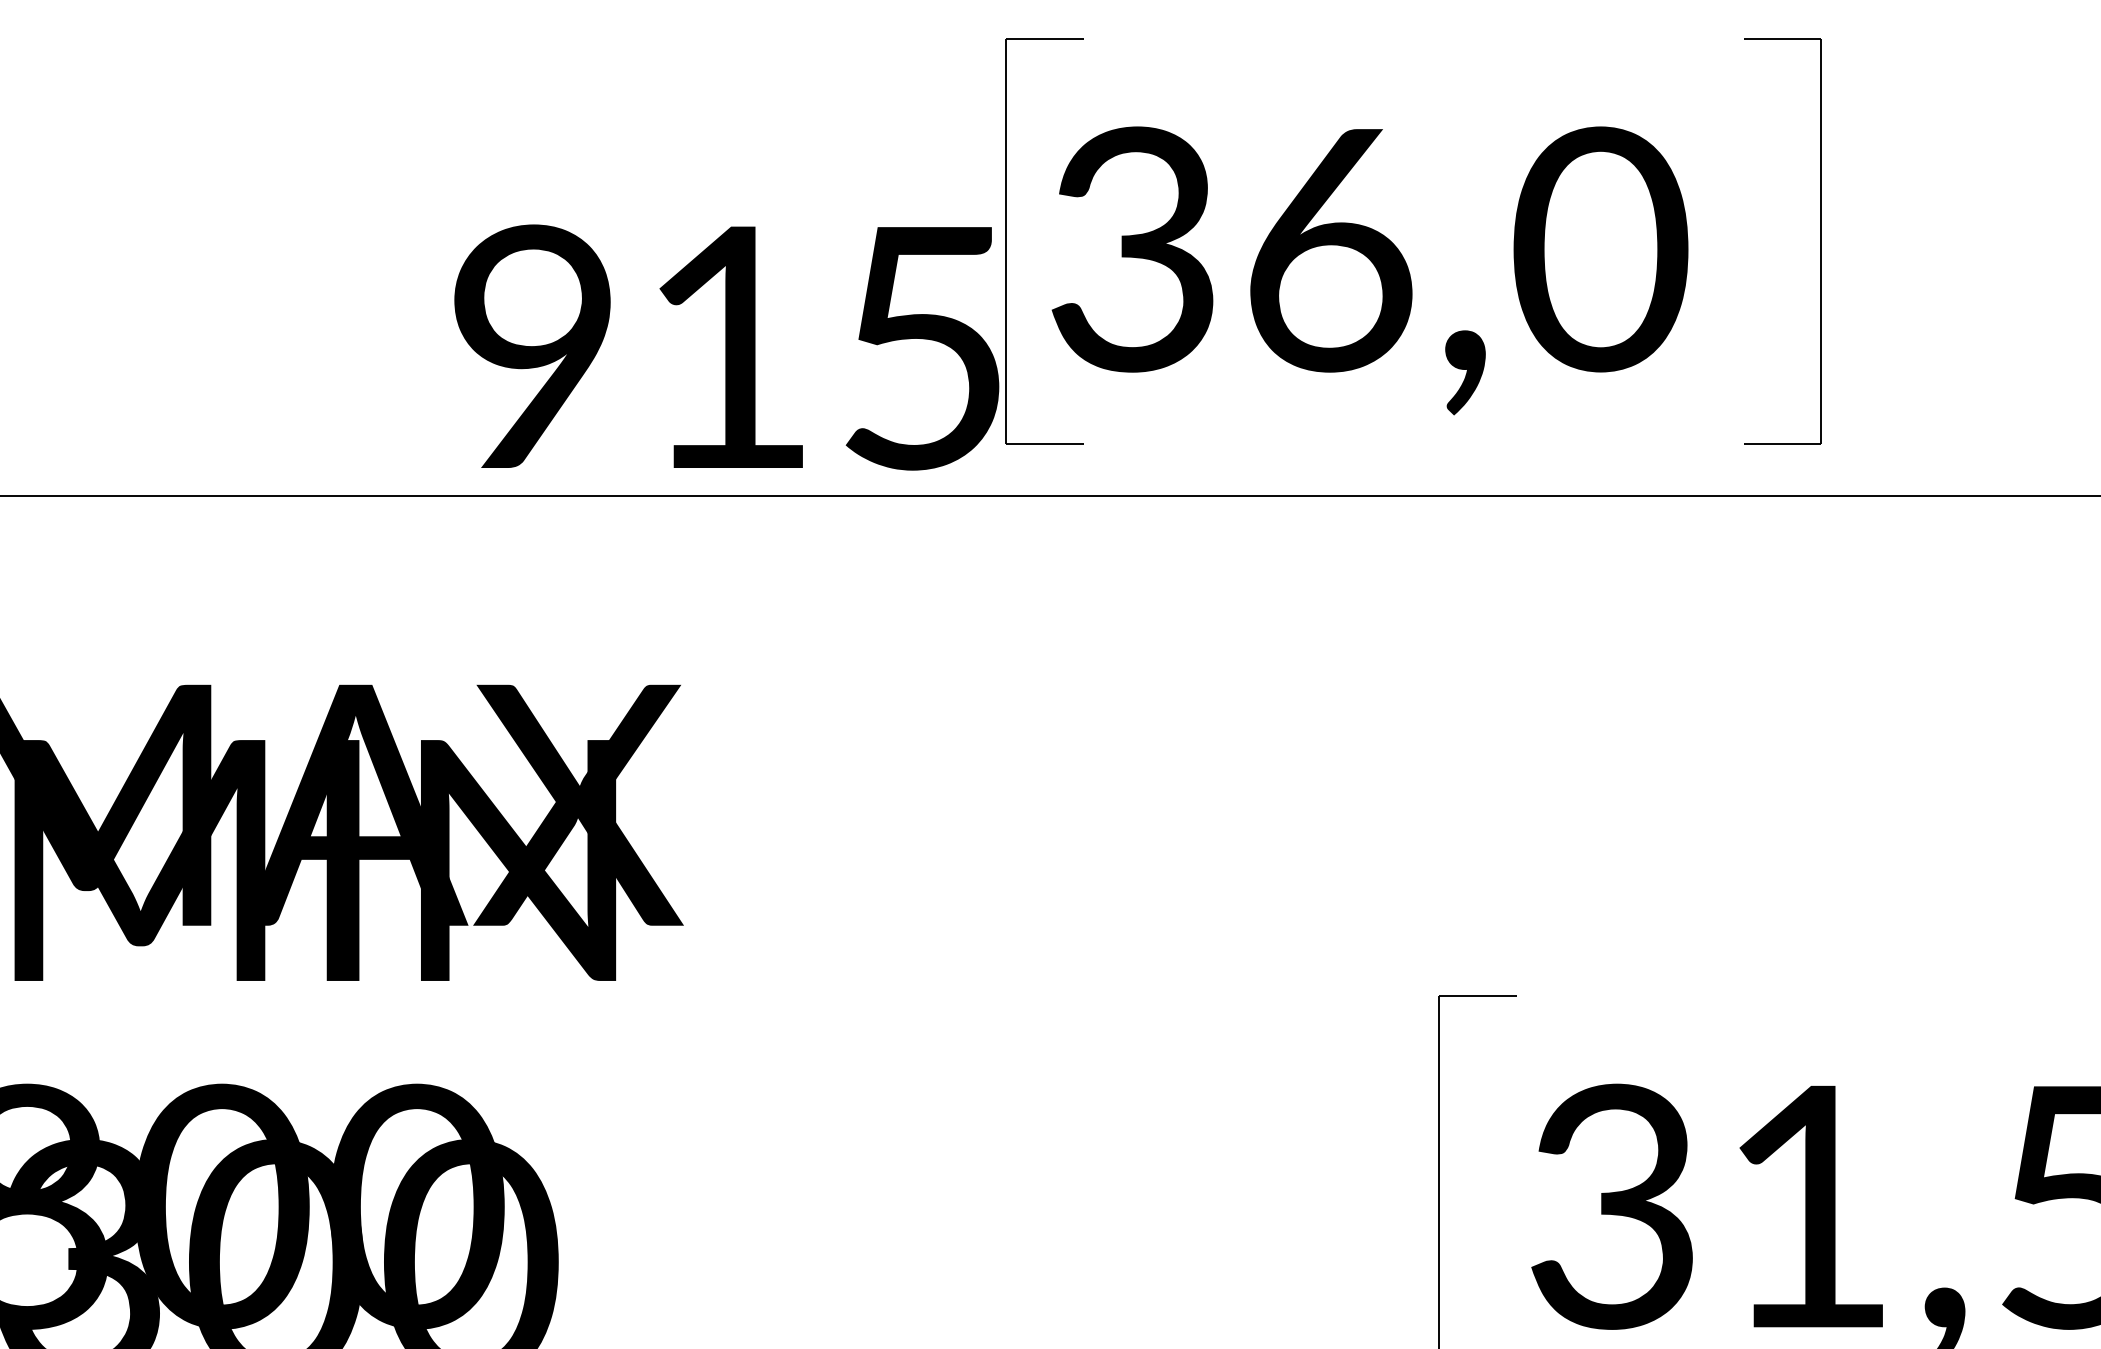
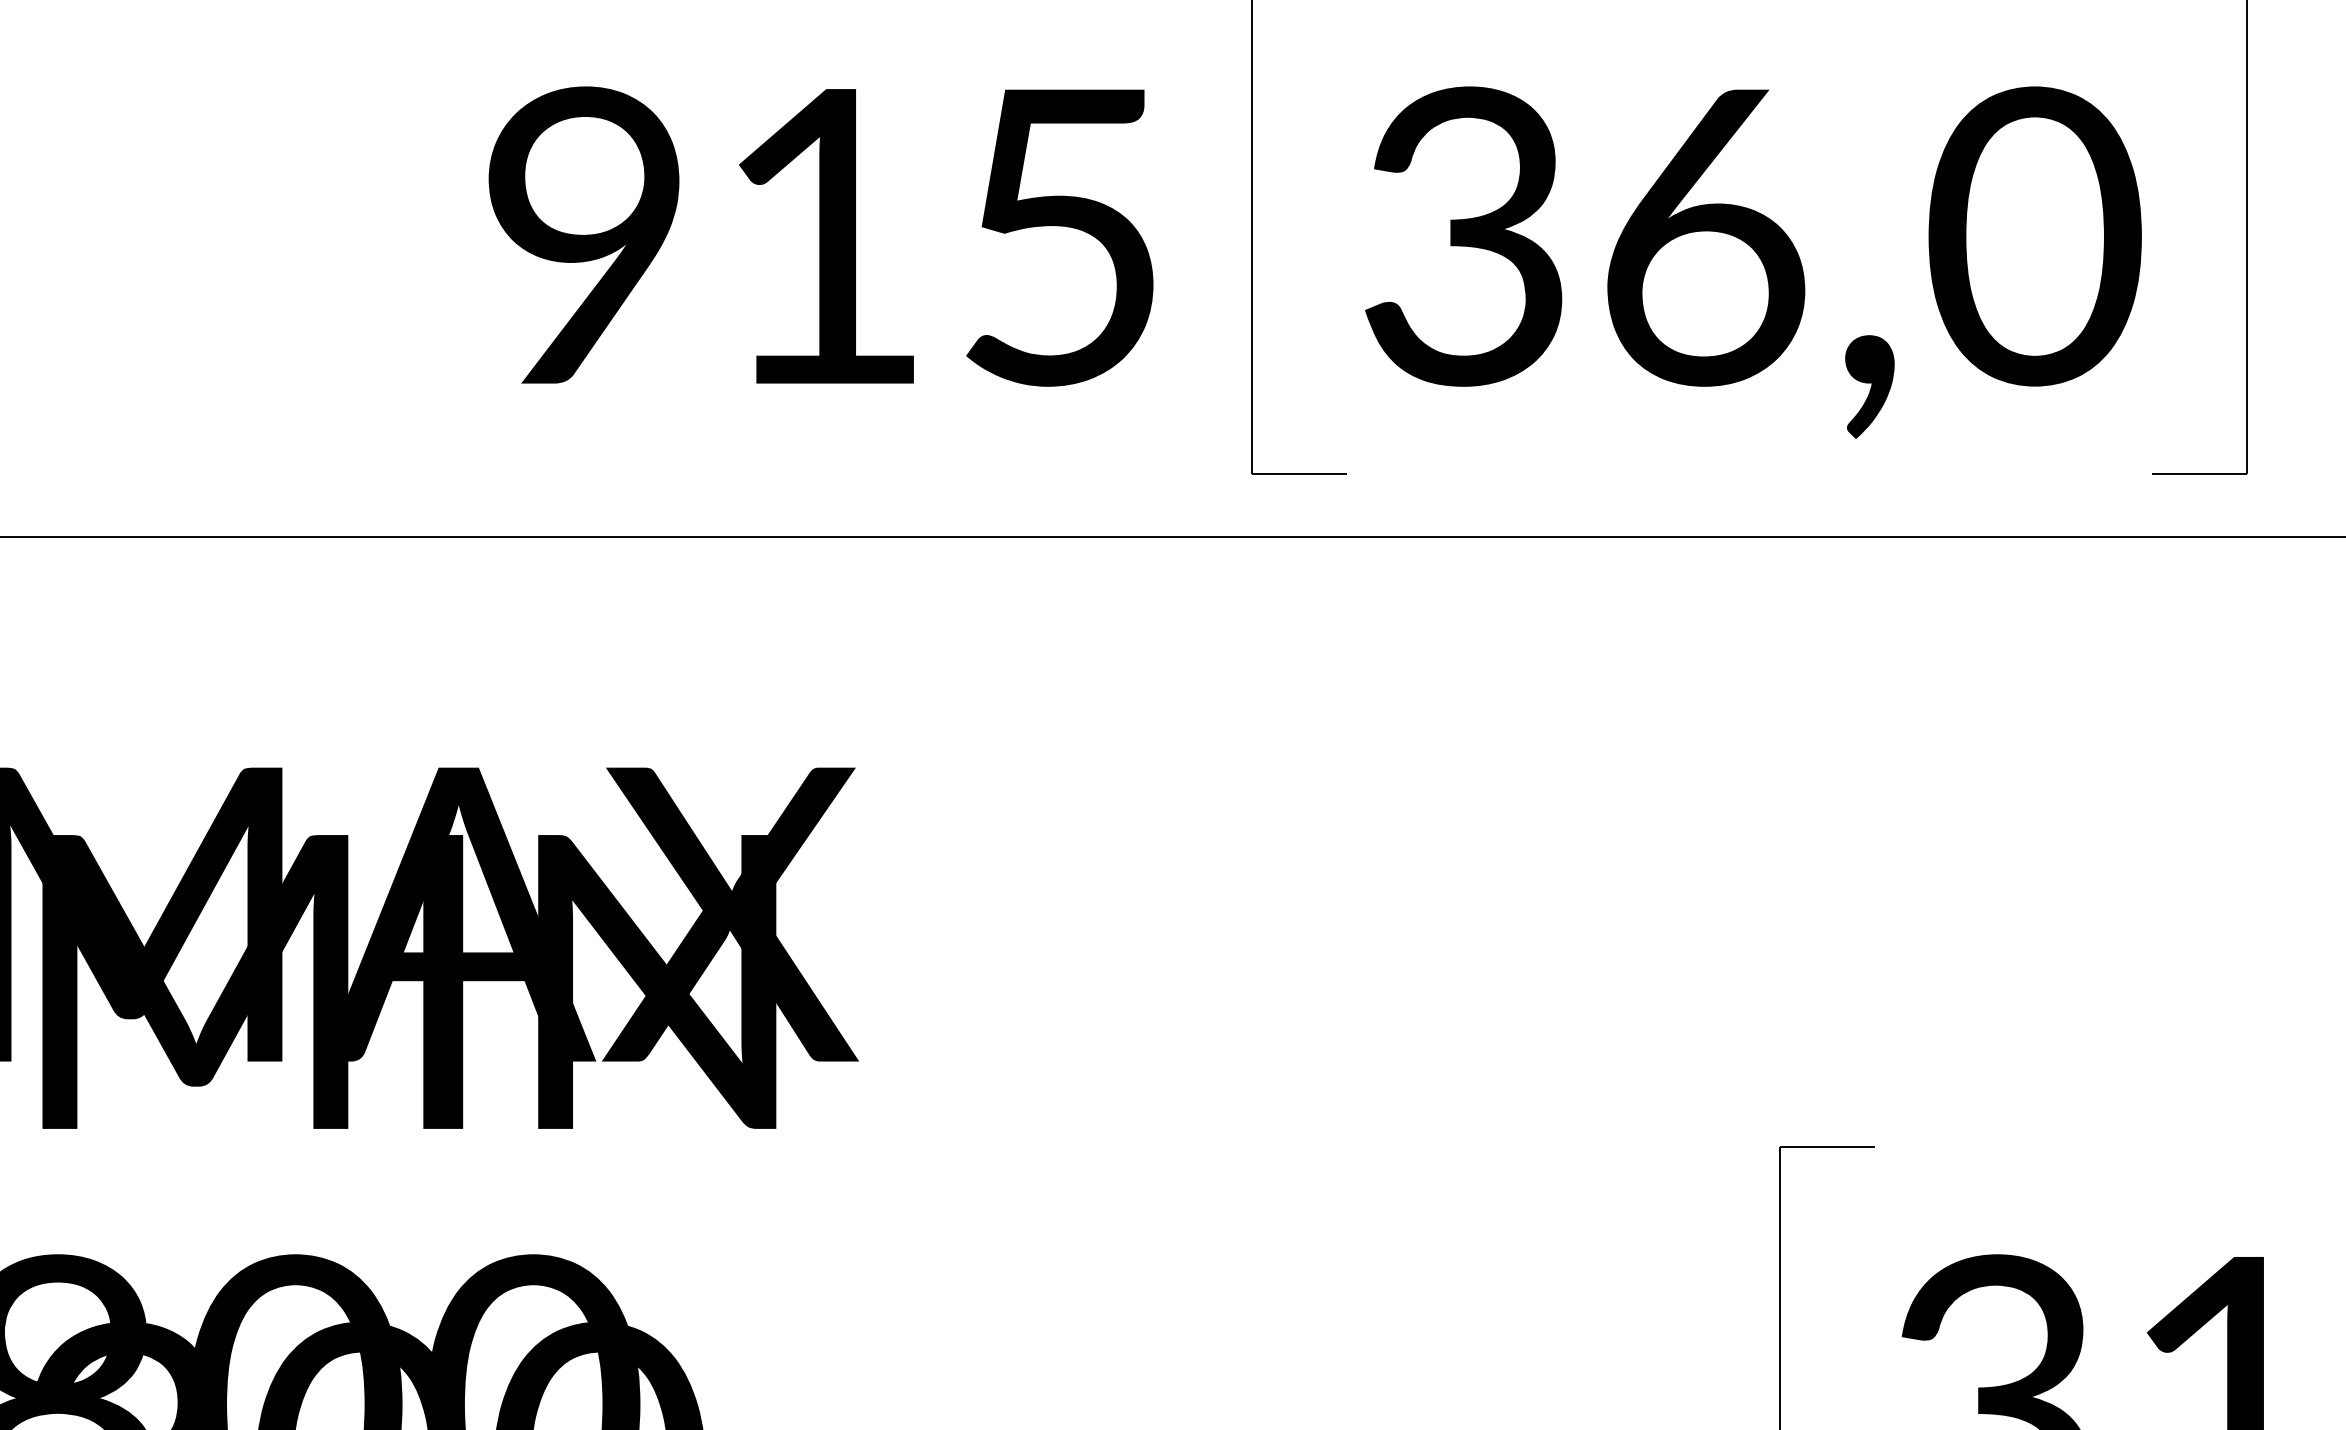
text: (1369, 270) -> (1752, 262), moved
text: (726, 347) -> (820, 236), moved

